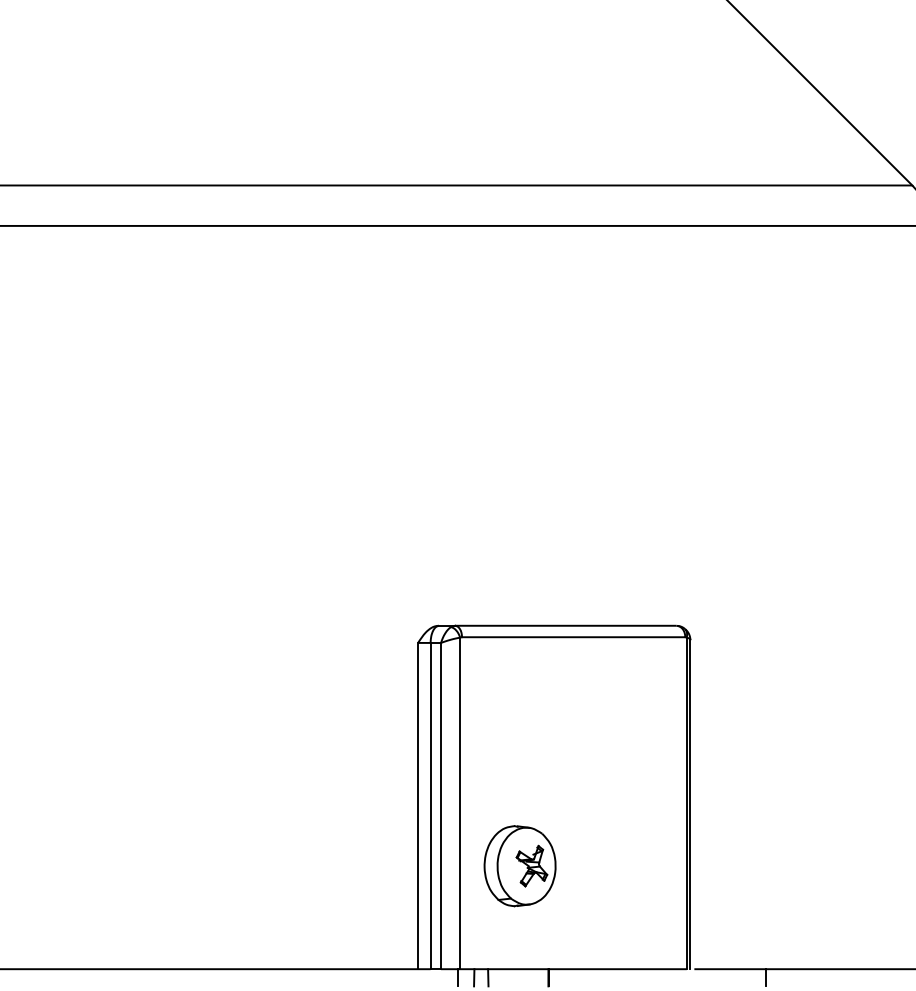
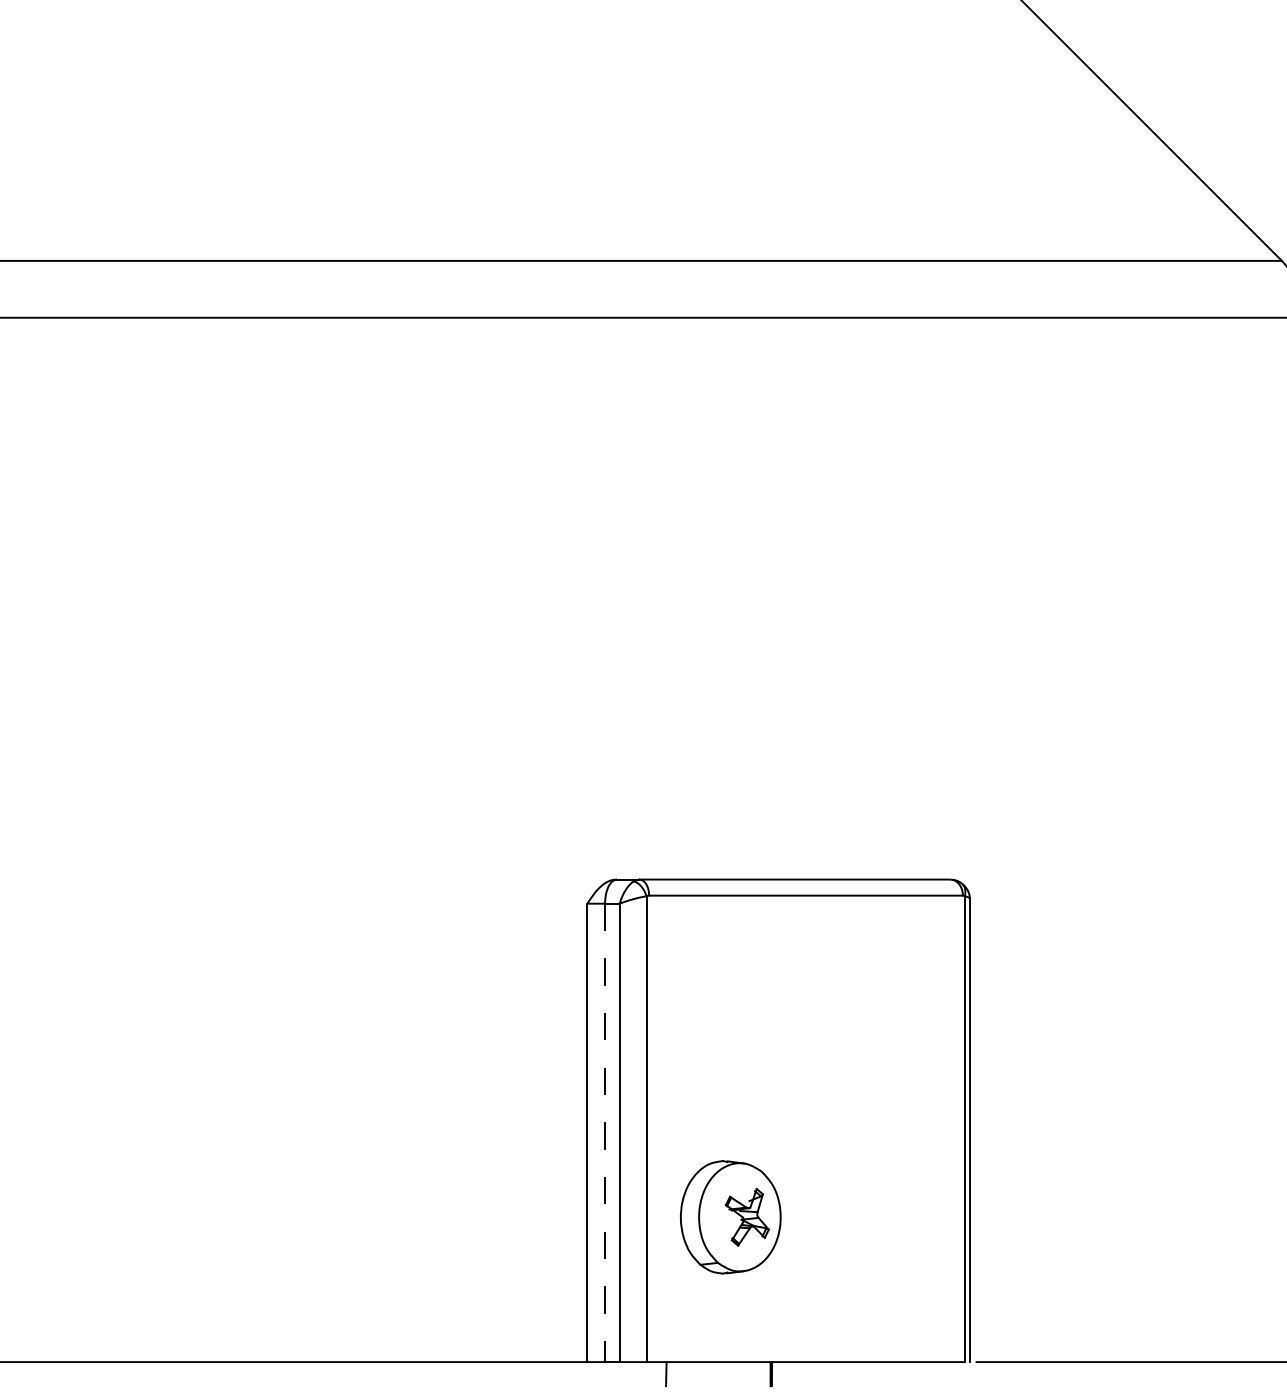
line: (430, 806) -> (605, 1133), solid -> dashed
line: (458, 978) -> (643, 1374), removed
line: (487, 978) -> (685, 1374), removed
line: (766, 978) -> (1076, 1374), removed

